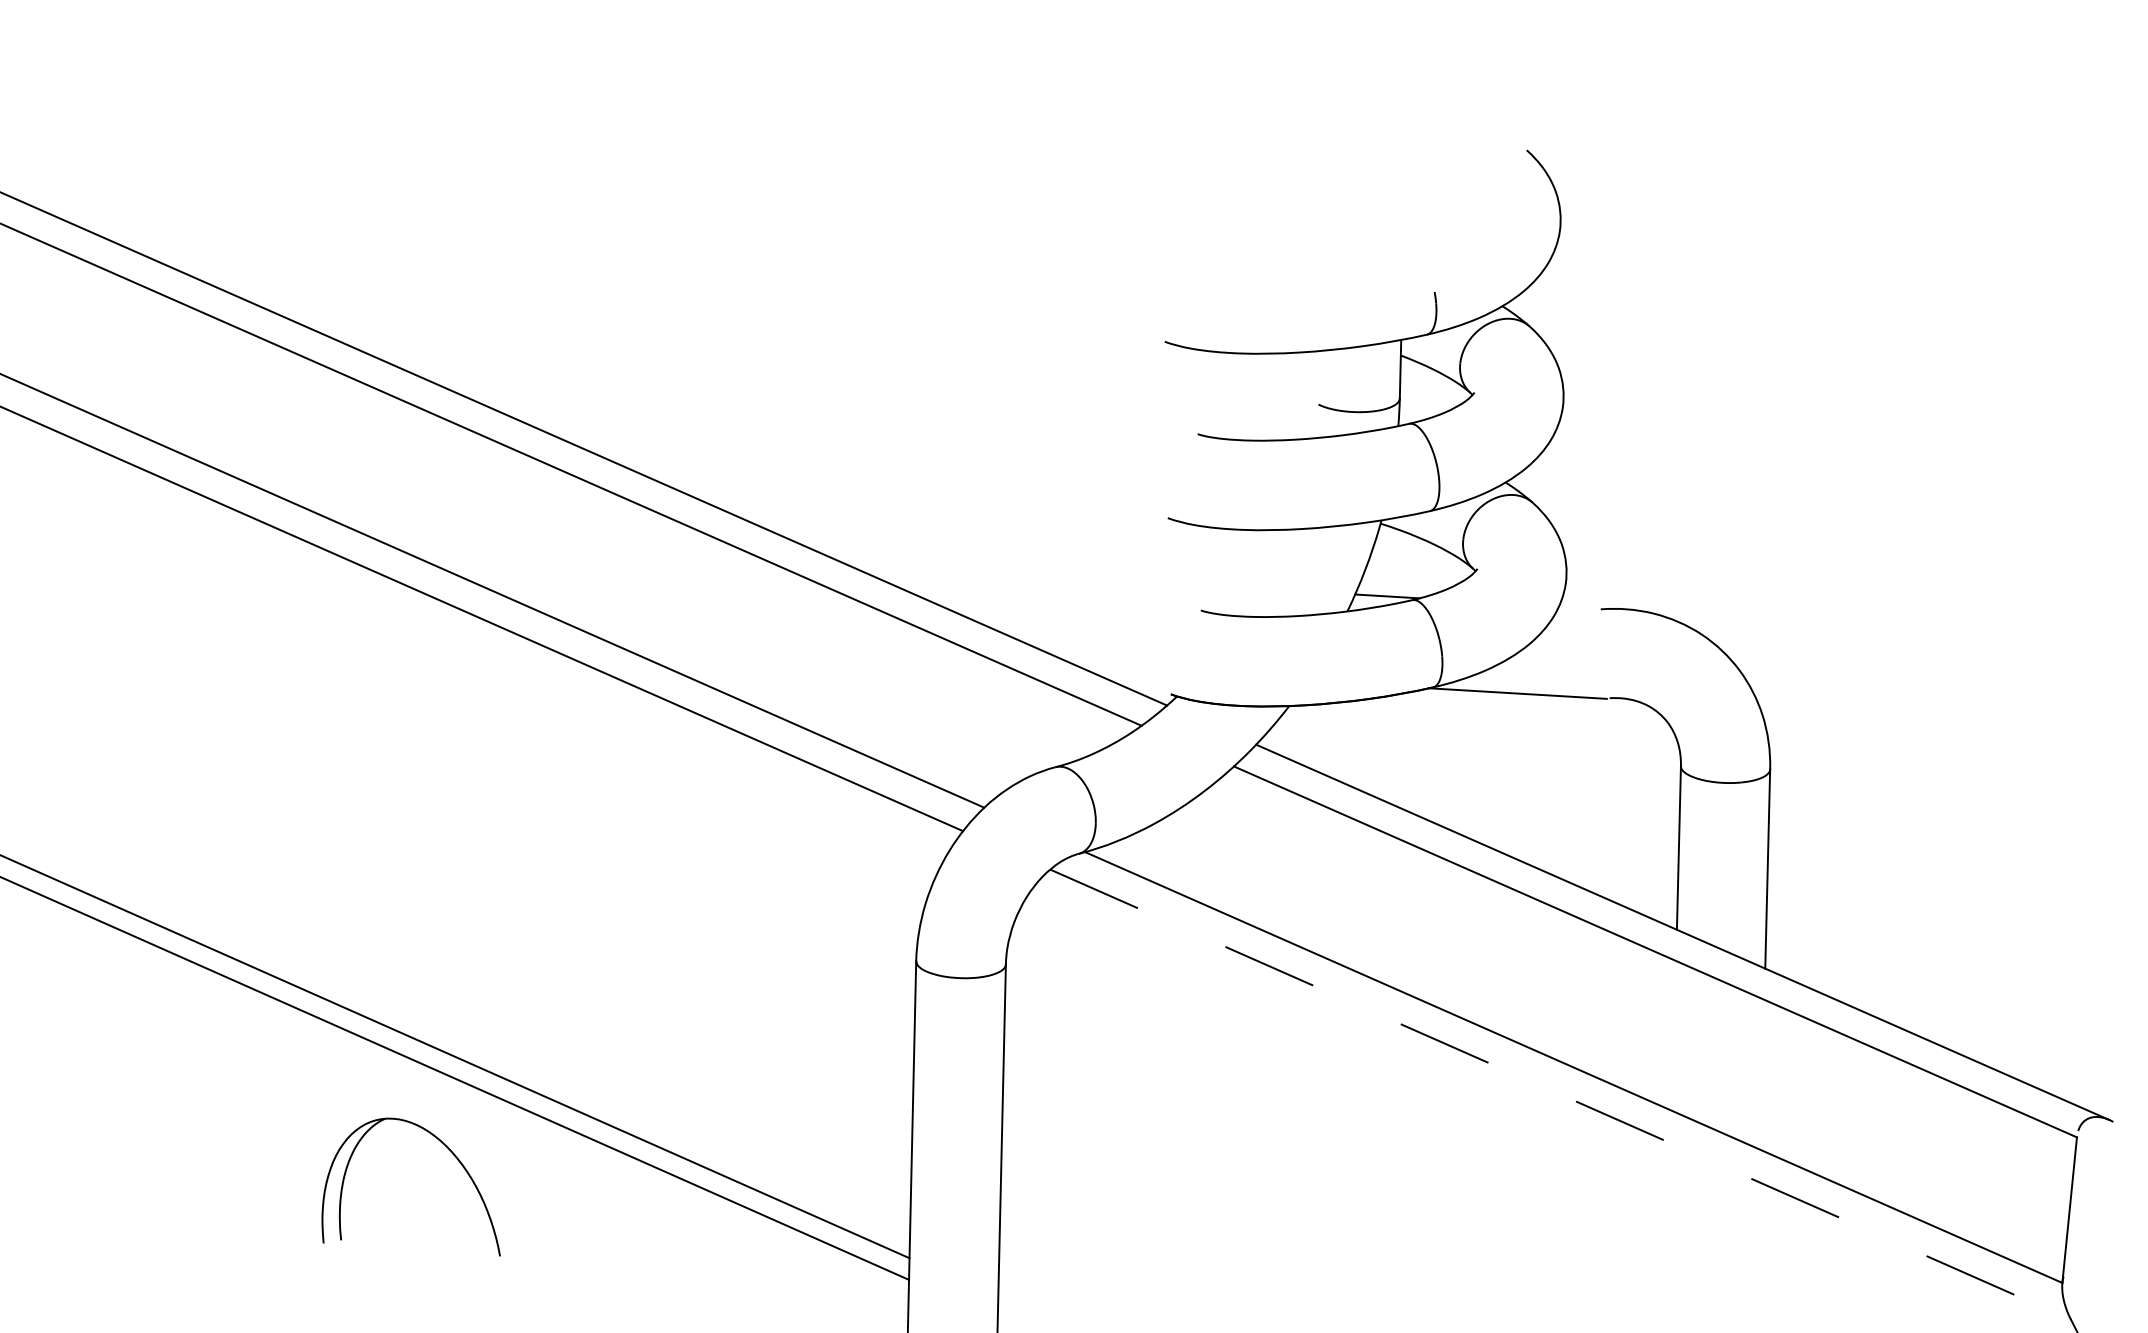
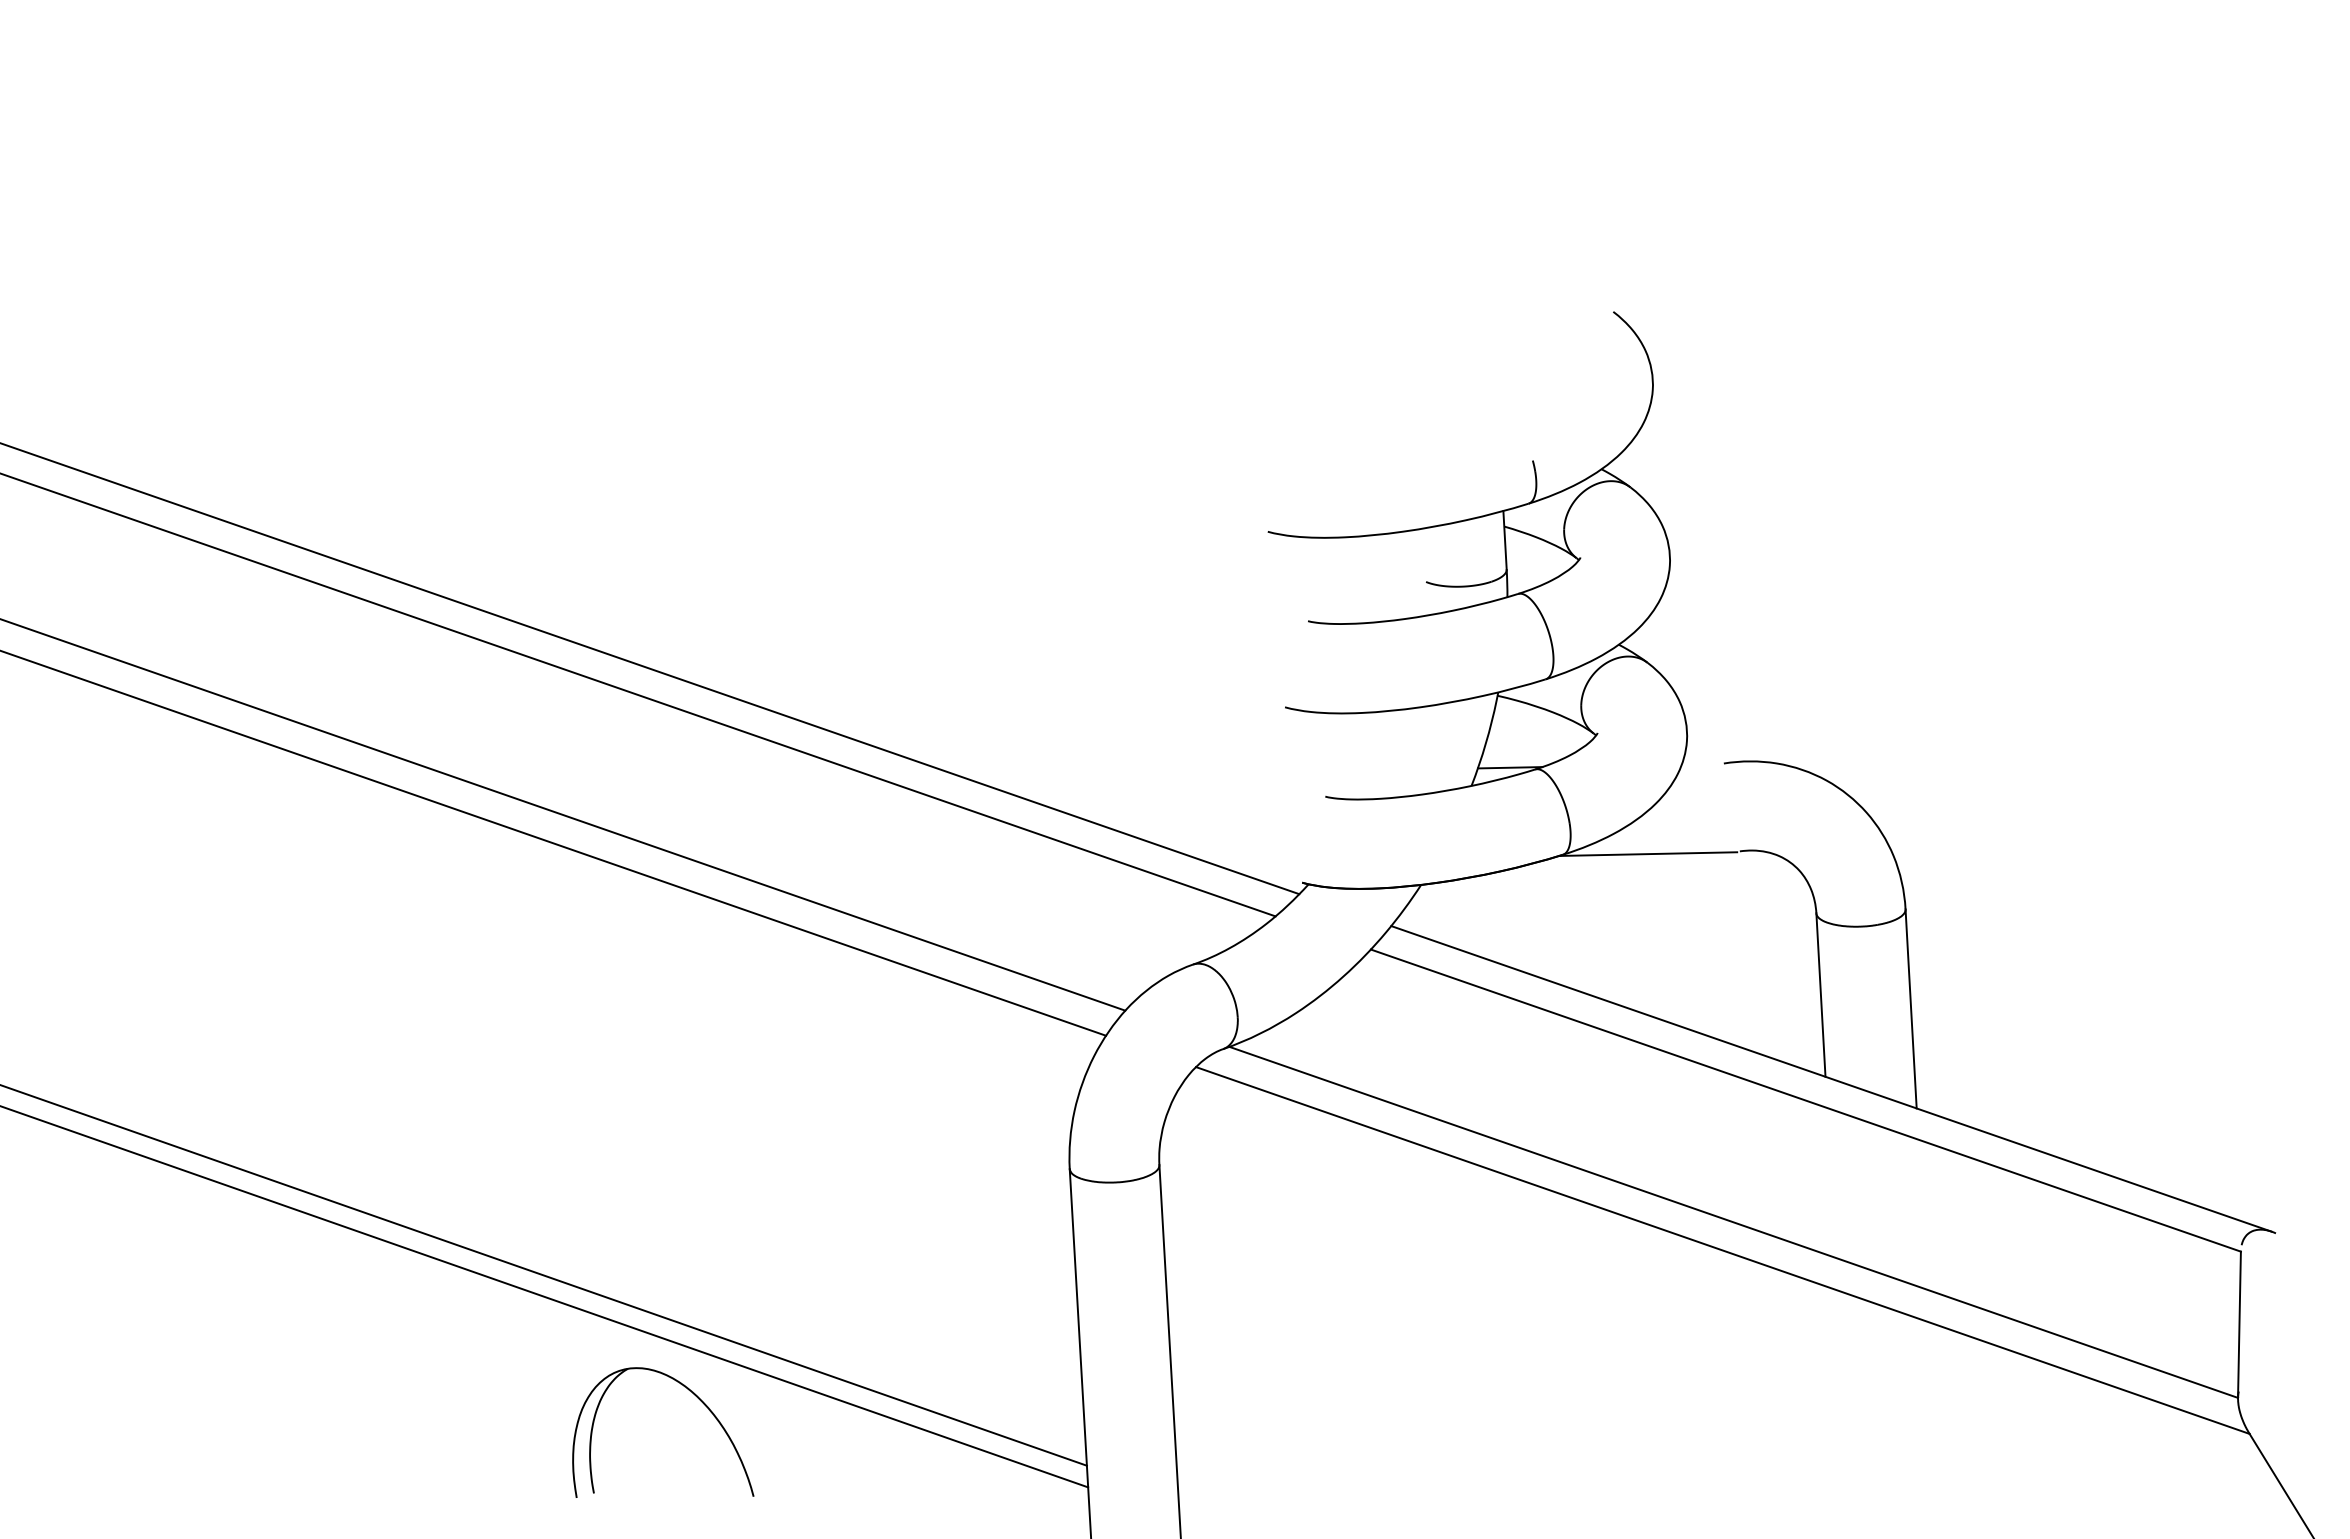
line: (1560, 1094) -> (1722, 1250), dashed -> solid
part: (452, 1153) -> (697, 1398), moved

